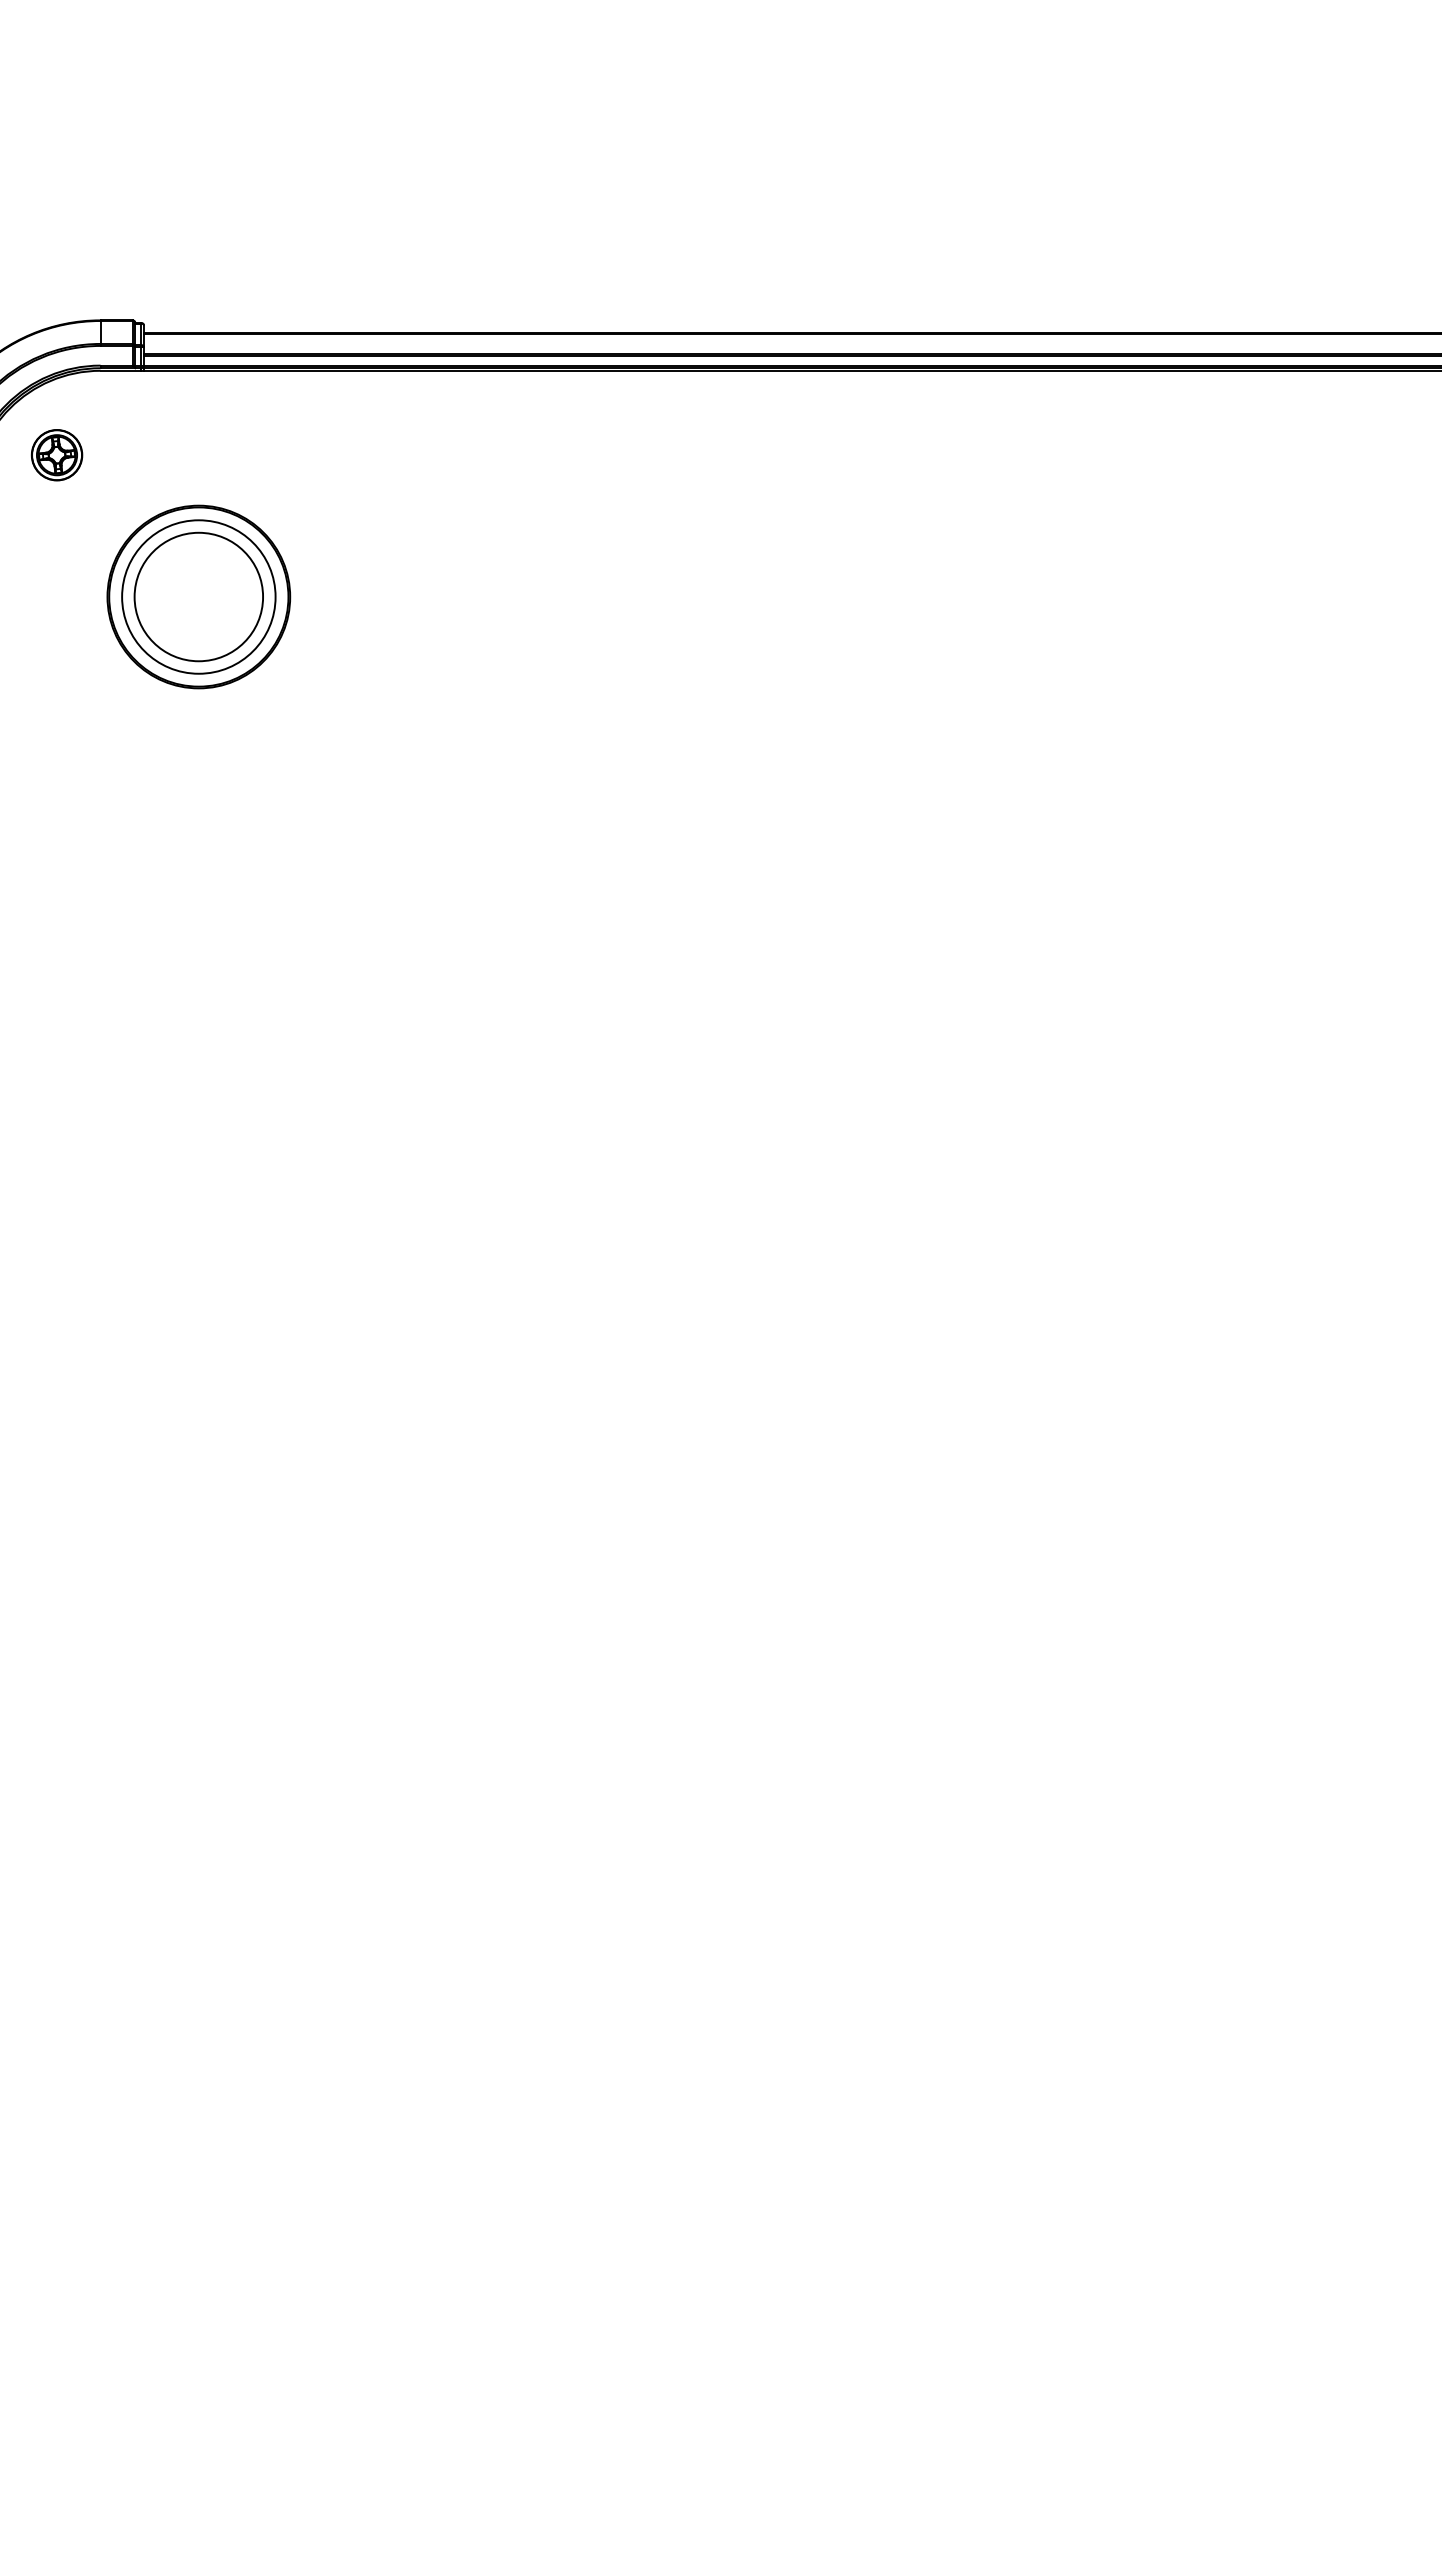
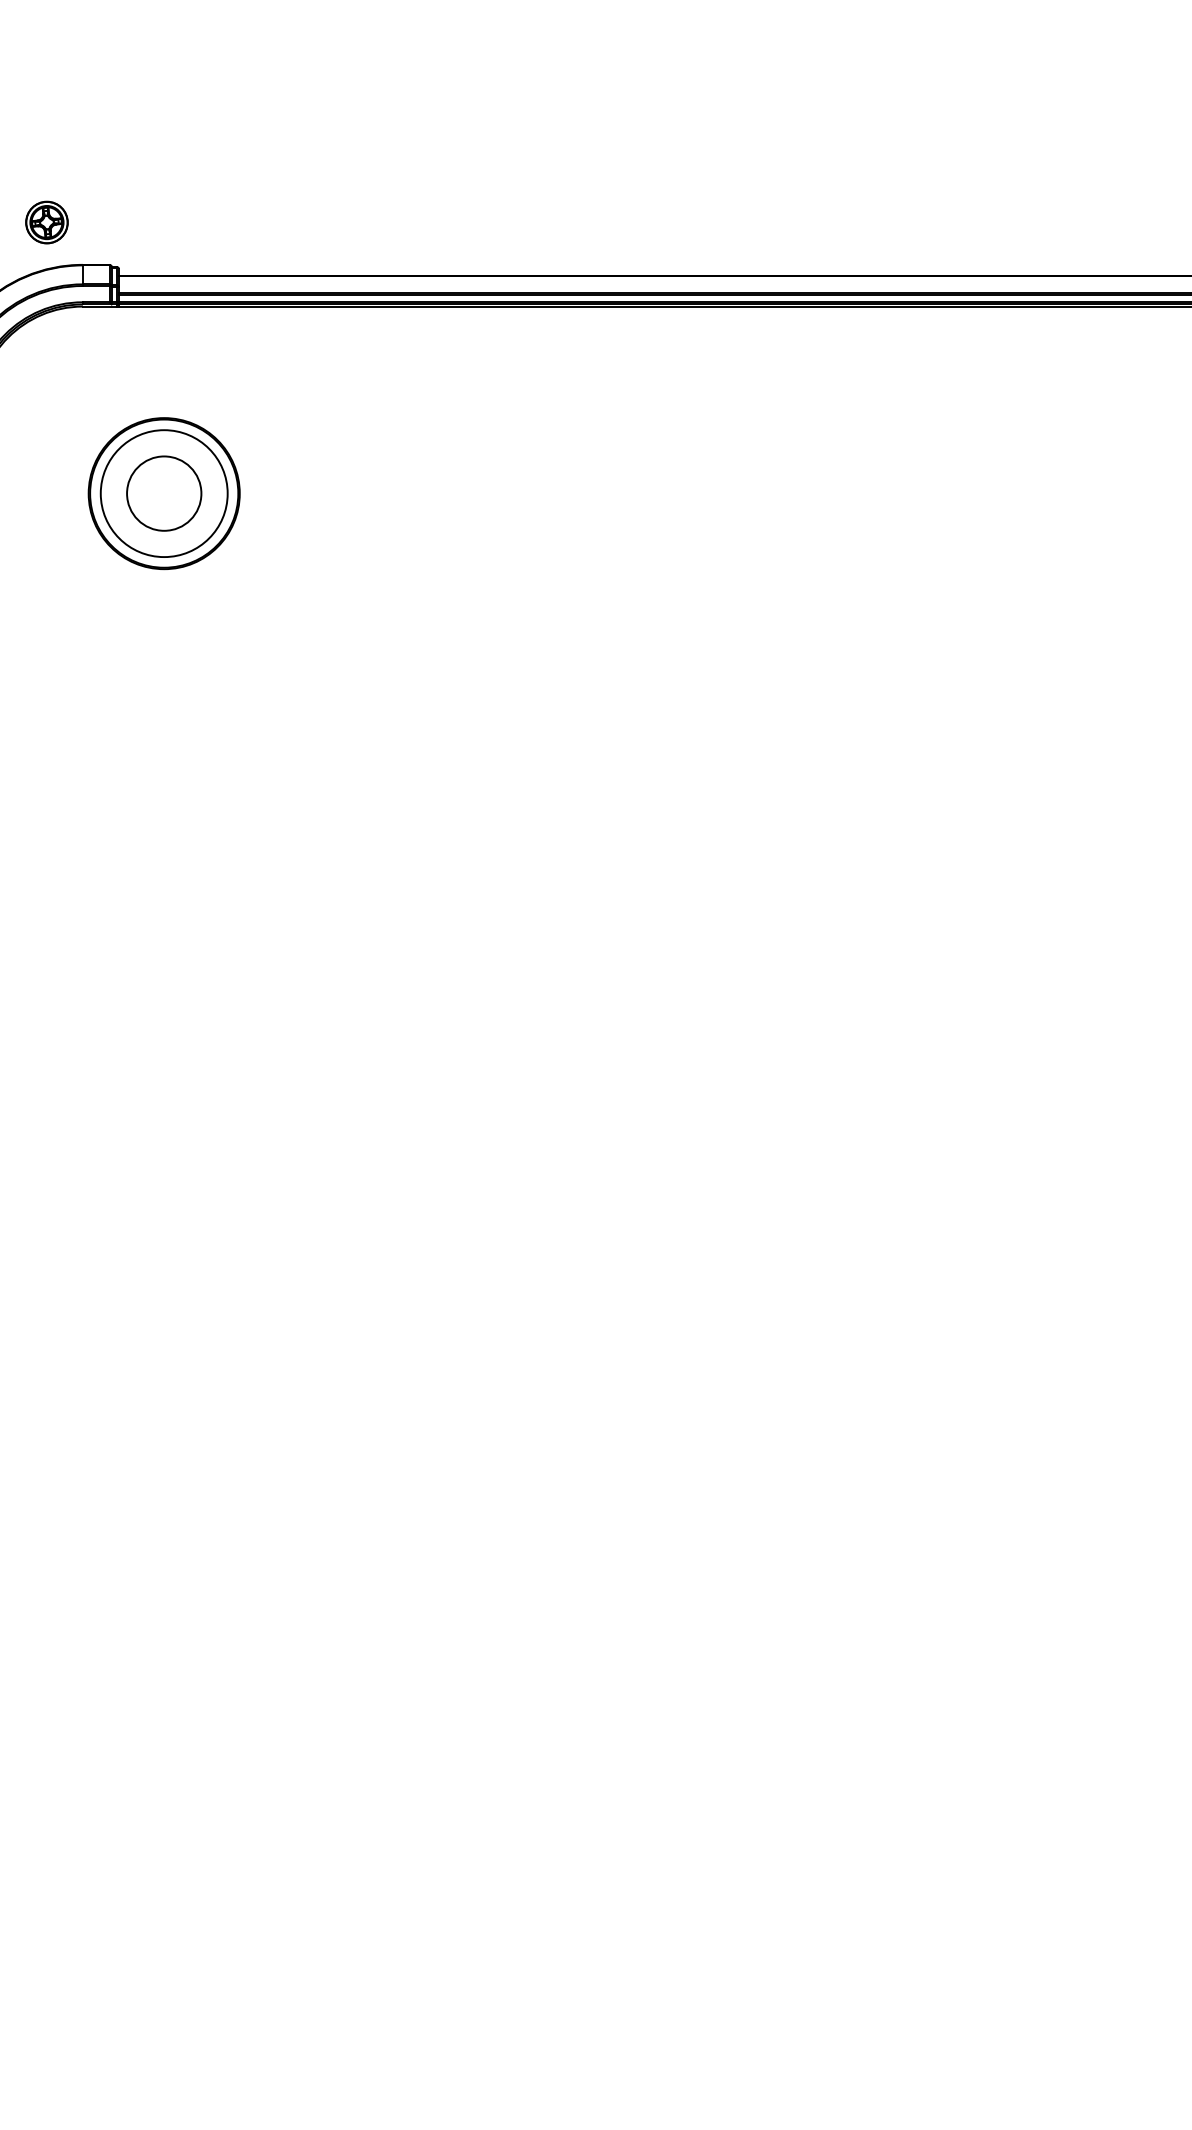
part: (56, 455) -> (46, 222), moved
circle: (198, 596) -> (163, 493), size x0.7

